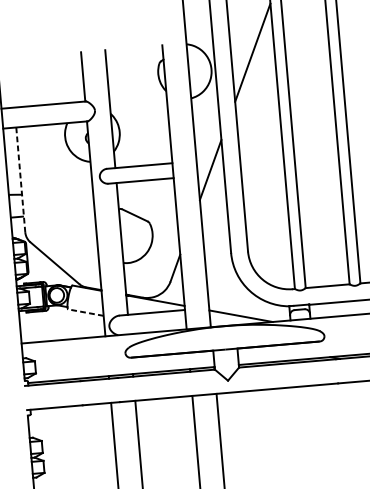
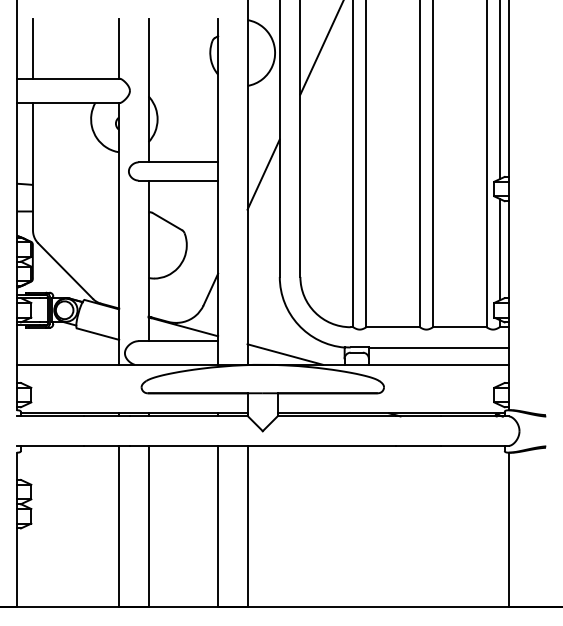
line: (12, 82) -> (33, 48), added
line: (21, 179) -> (33, 166), dashed -> solid
line: (86, 312) -> (98, 334), dashed -> solid

